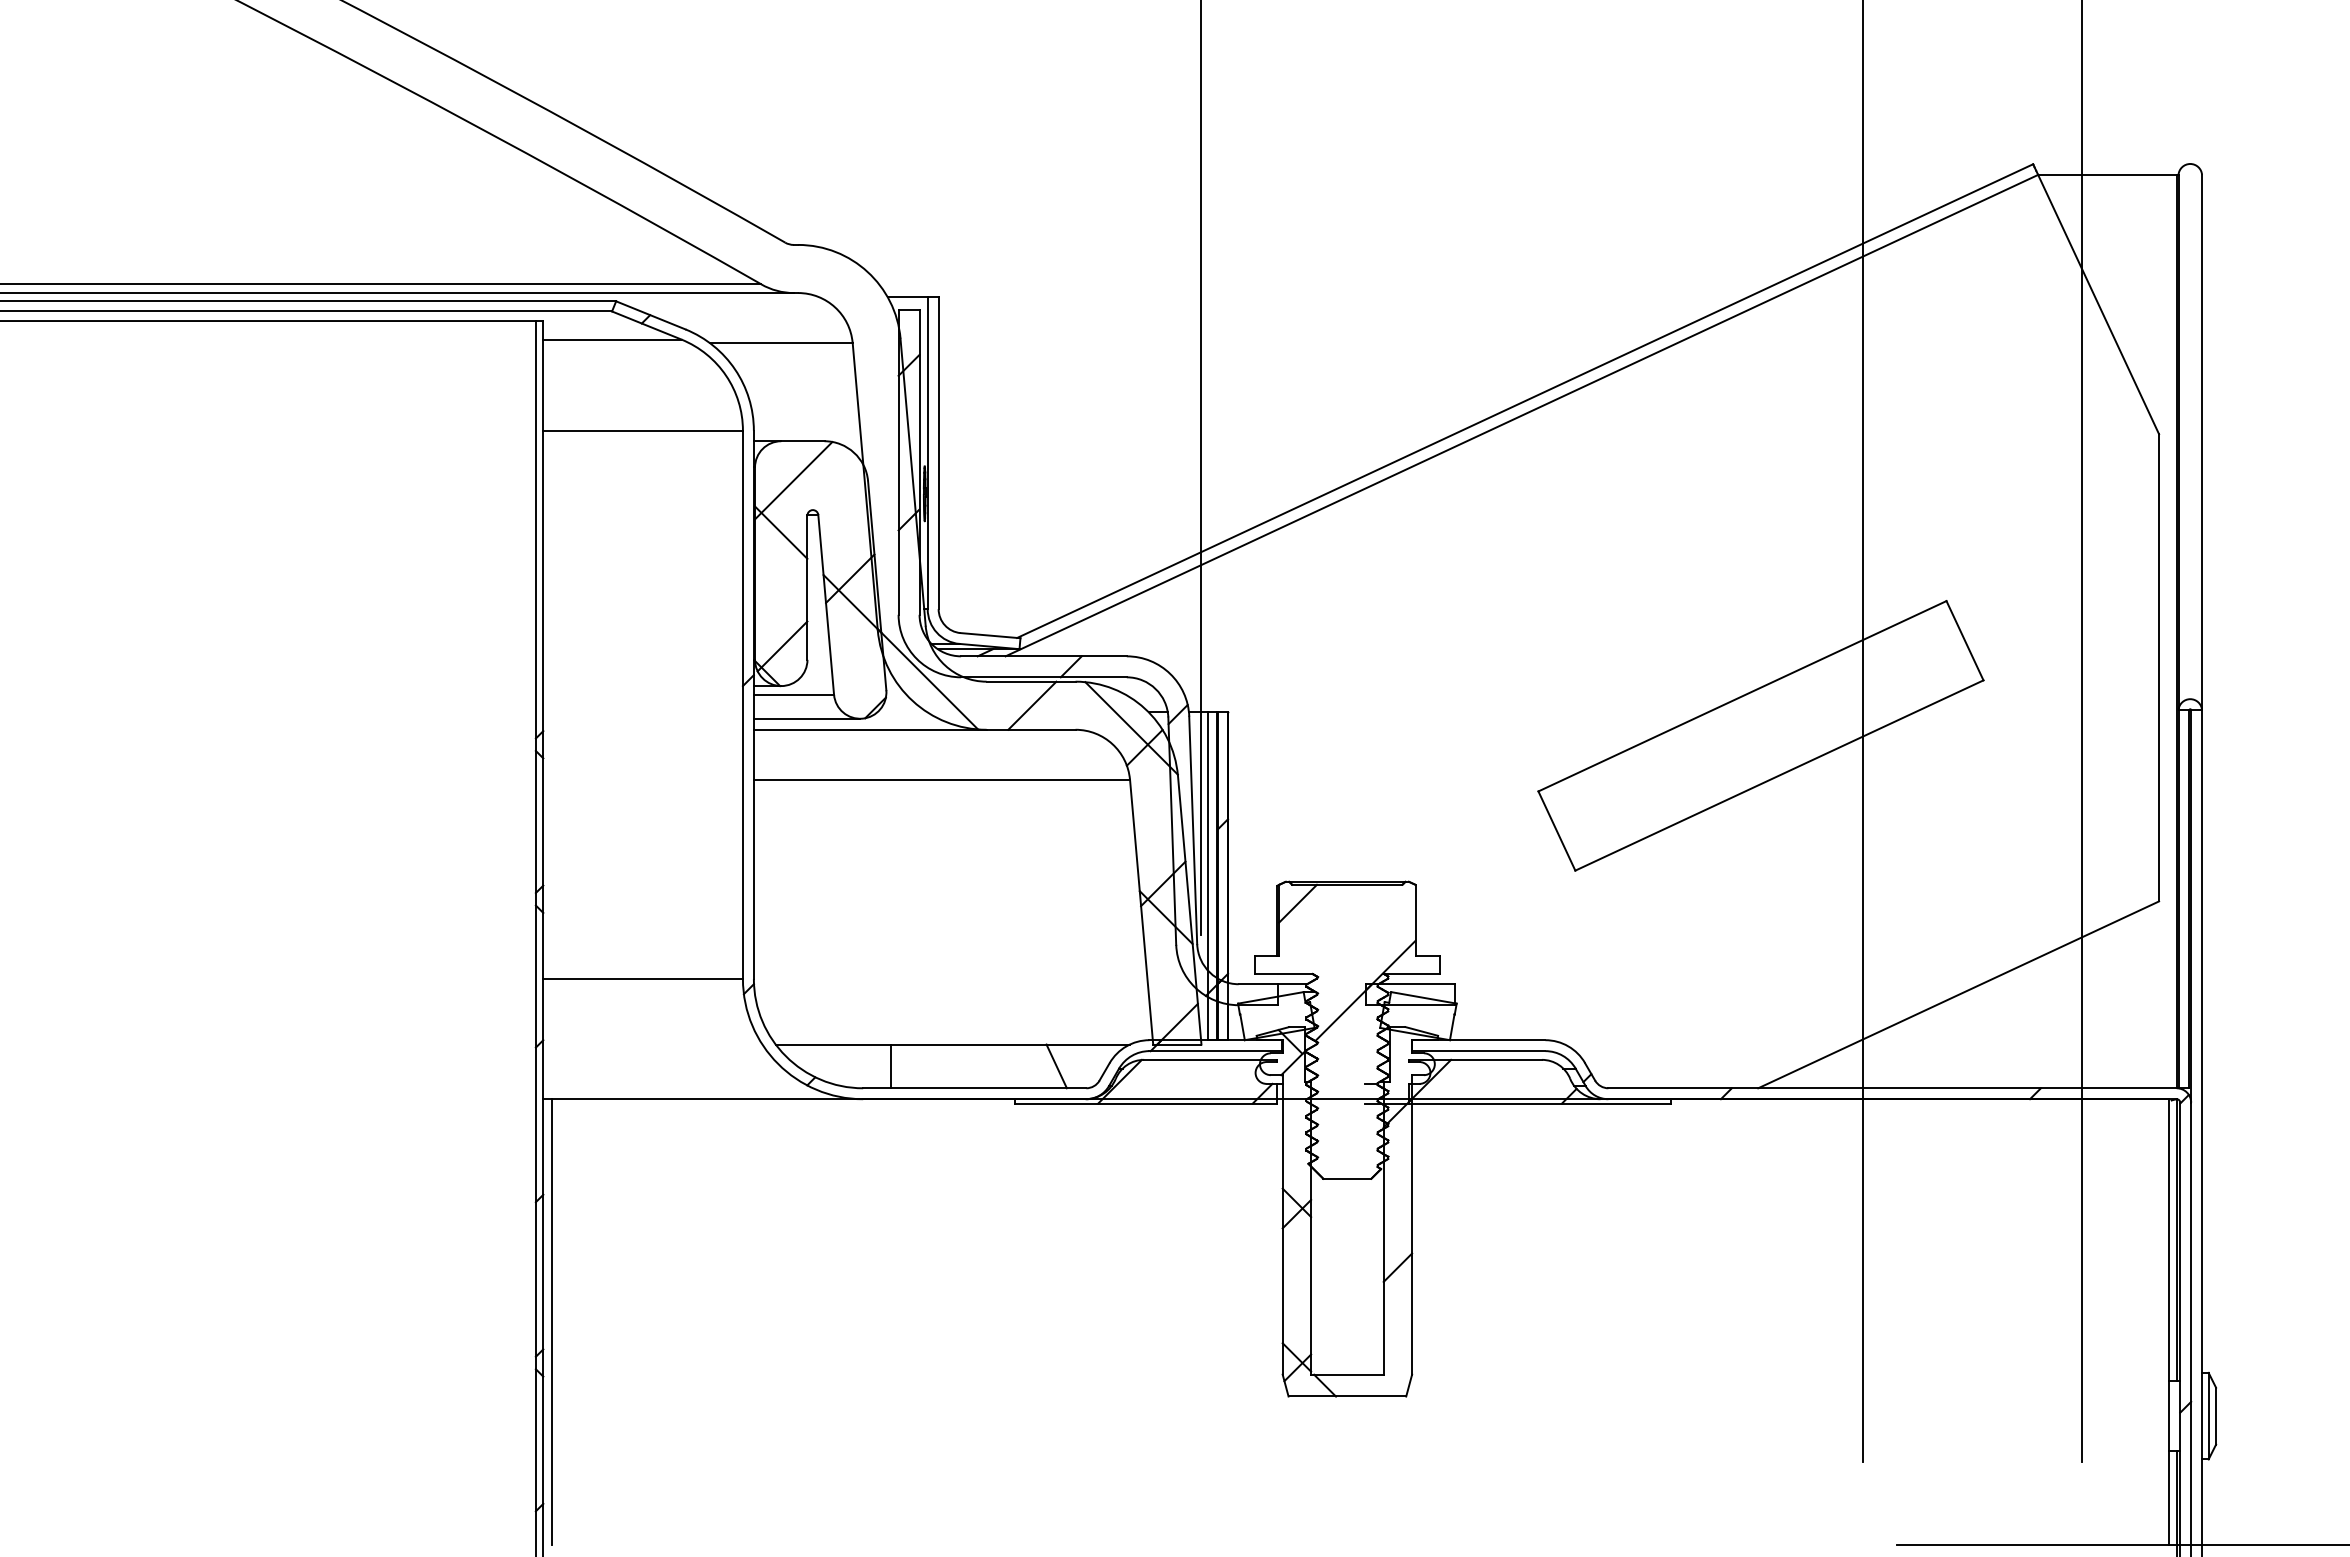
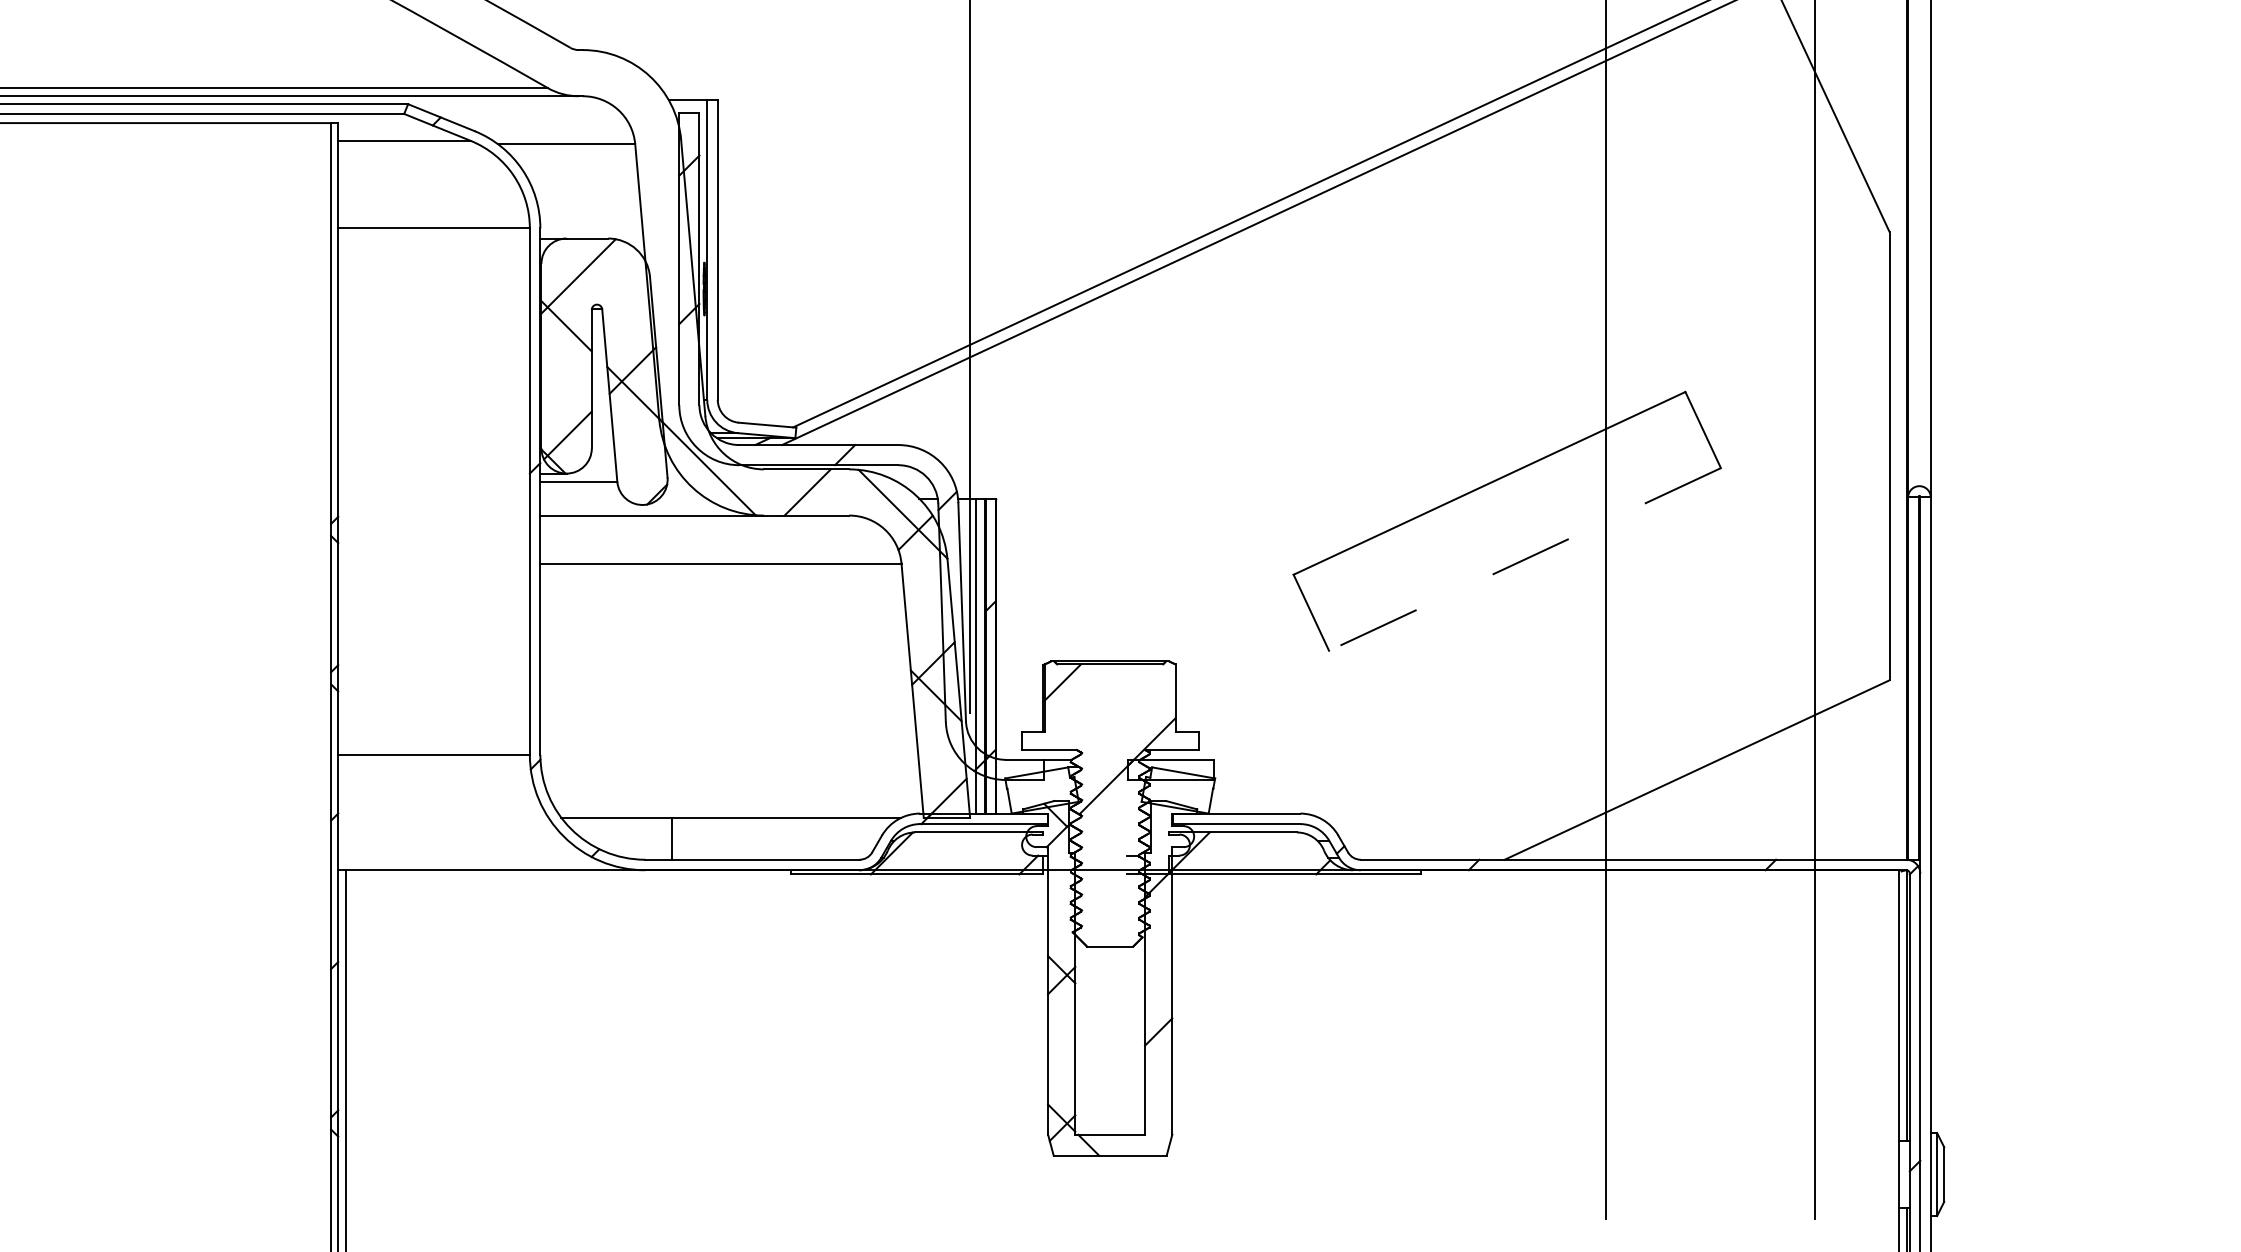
line: (806, 718) -> (590, 504), removed
line: (1778, 775) -> (1524, 559), solid -> dashed
line: (1056, 1066) -> (830, 838), removed

